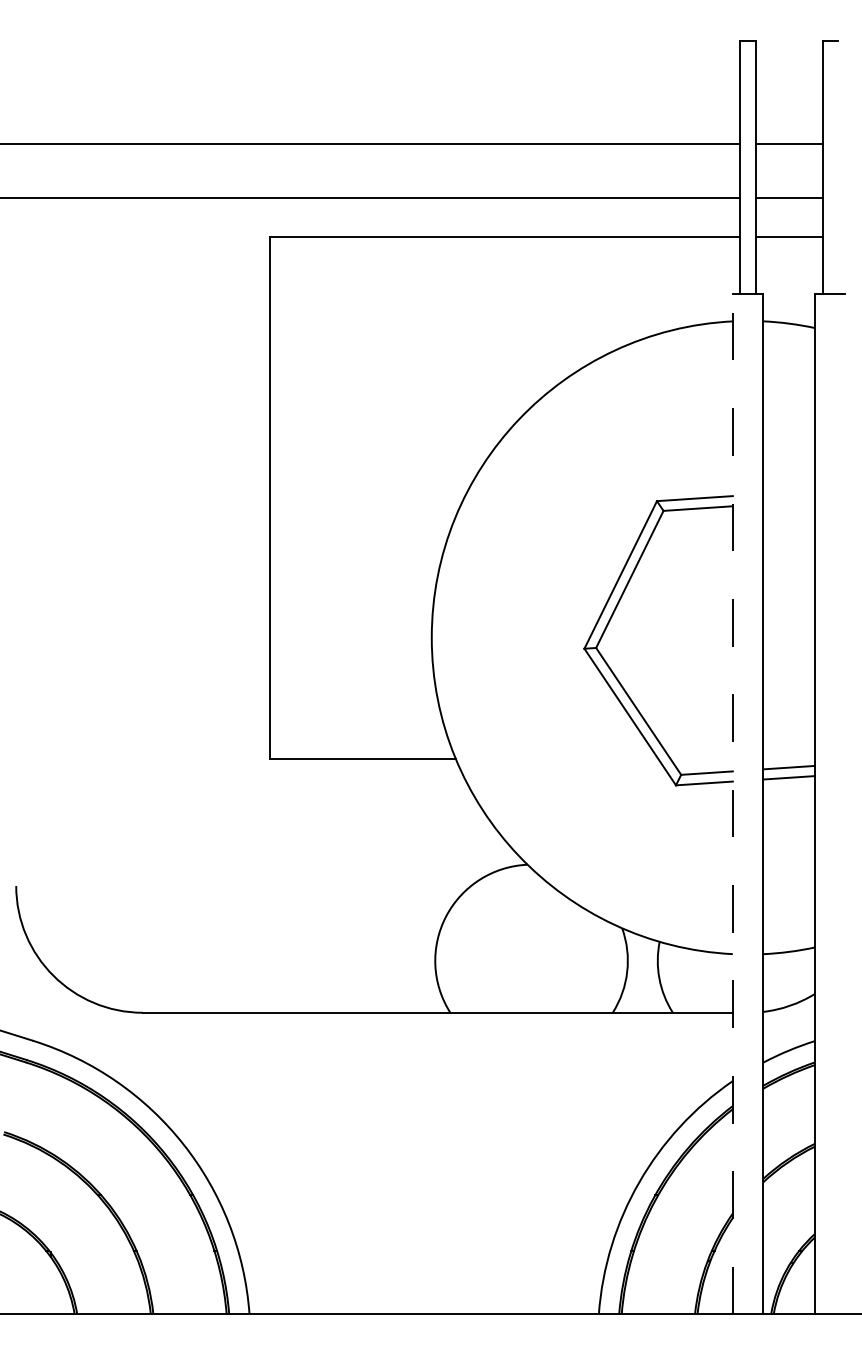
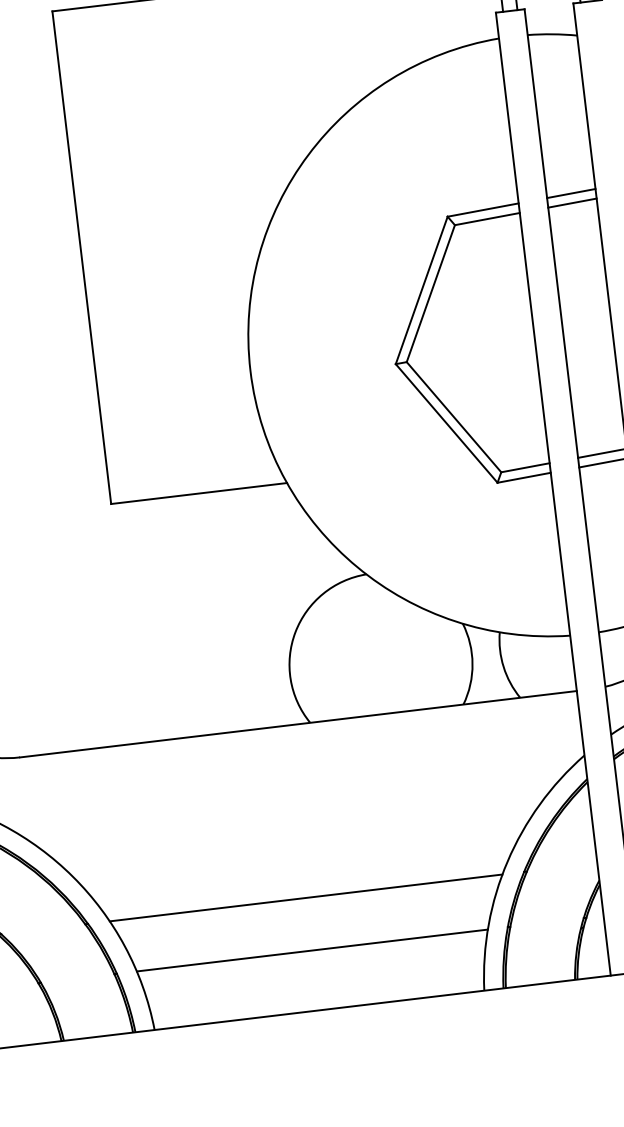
line: (788, 492) -> (570, 193), added
line: (788, 502) -> (571, 203), added
line: (732, 803) -> (552, 493), dashed -> solid
line: (424, 1195) -> (306, 898), added
line: (424, 1250) -> (312, 950), added

